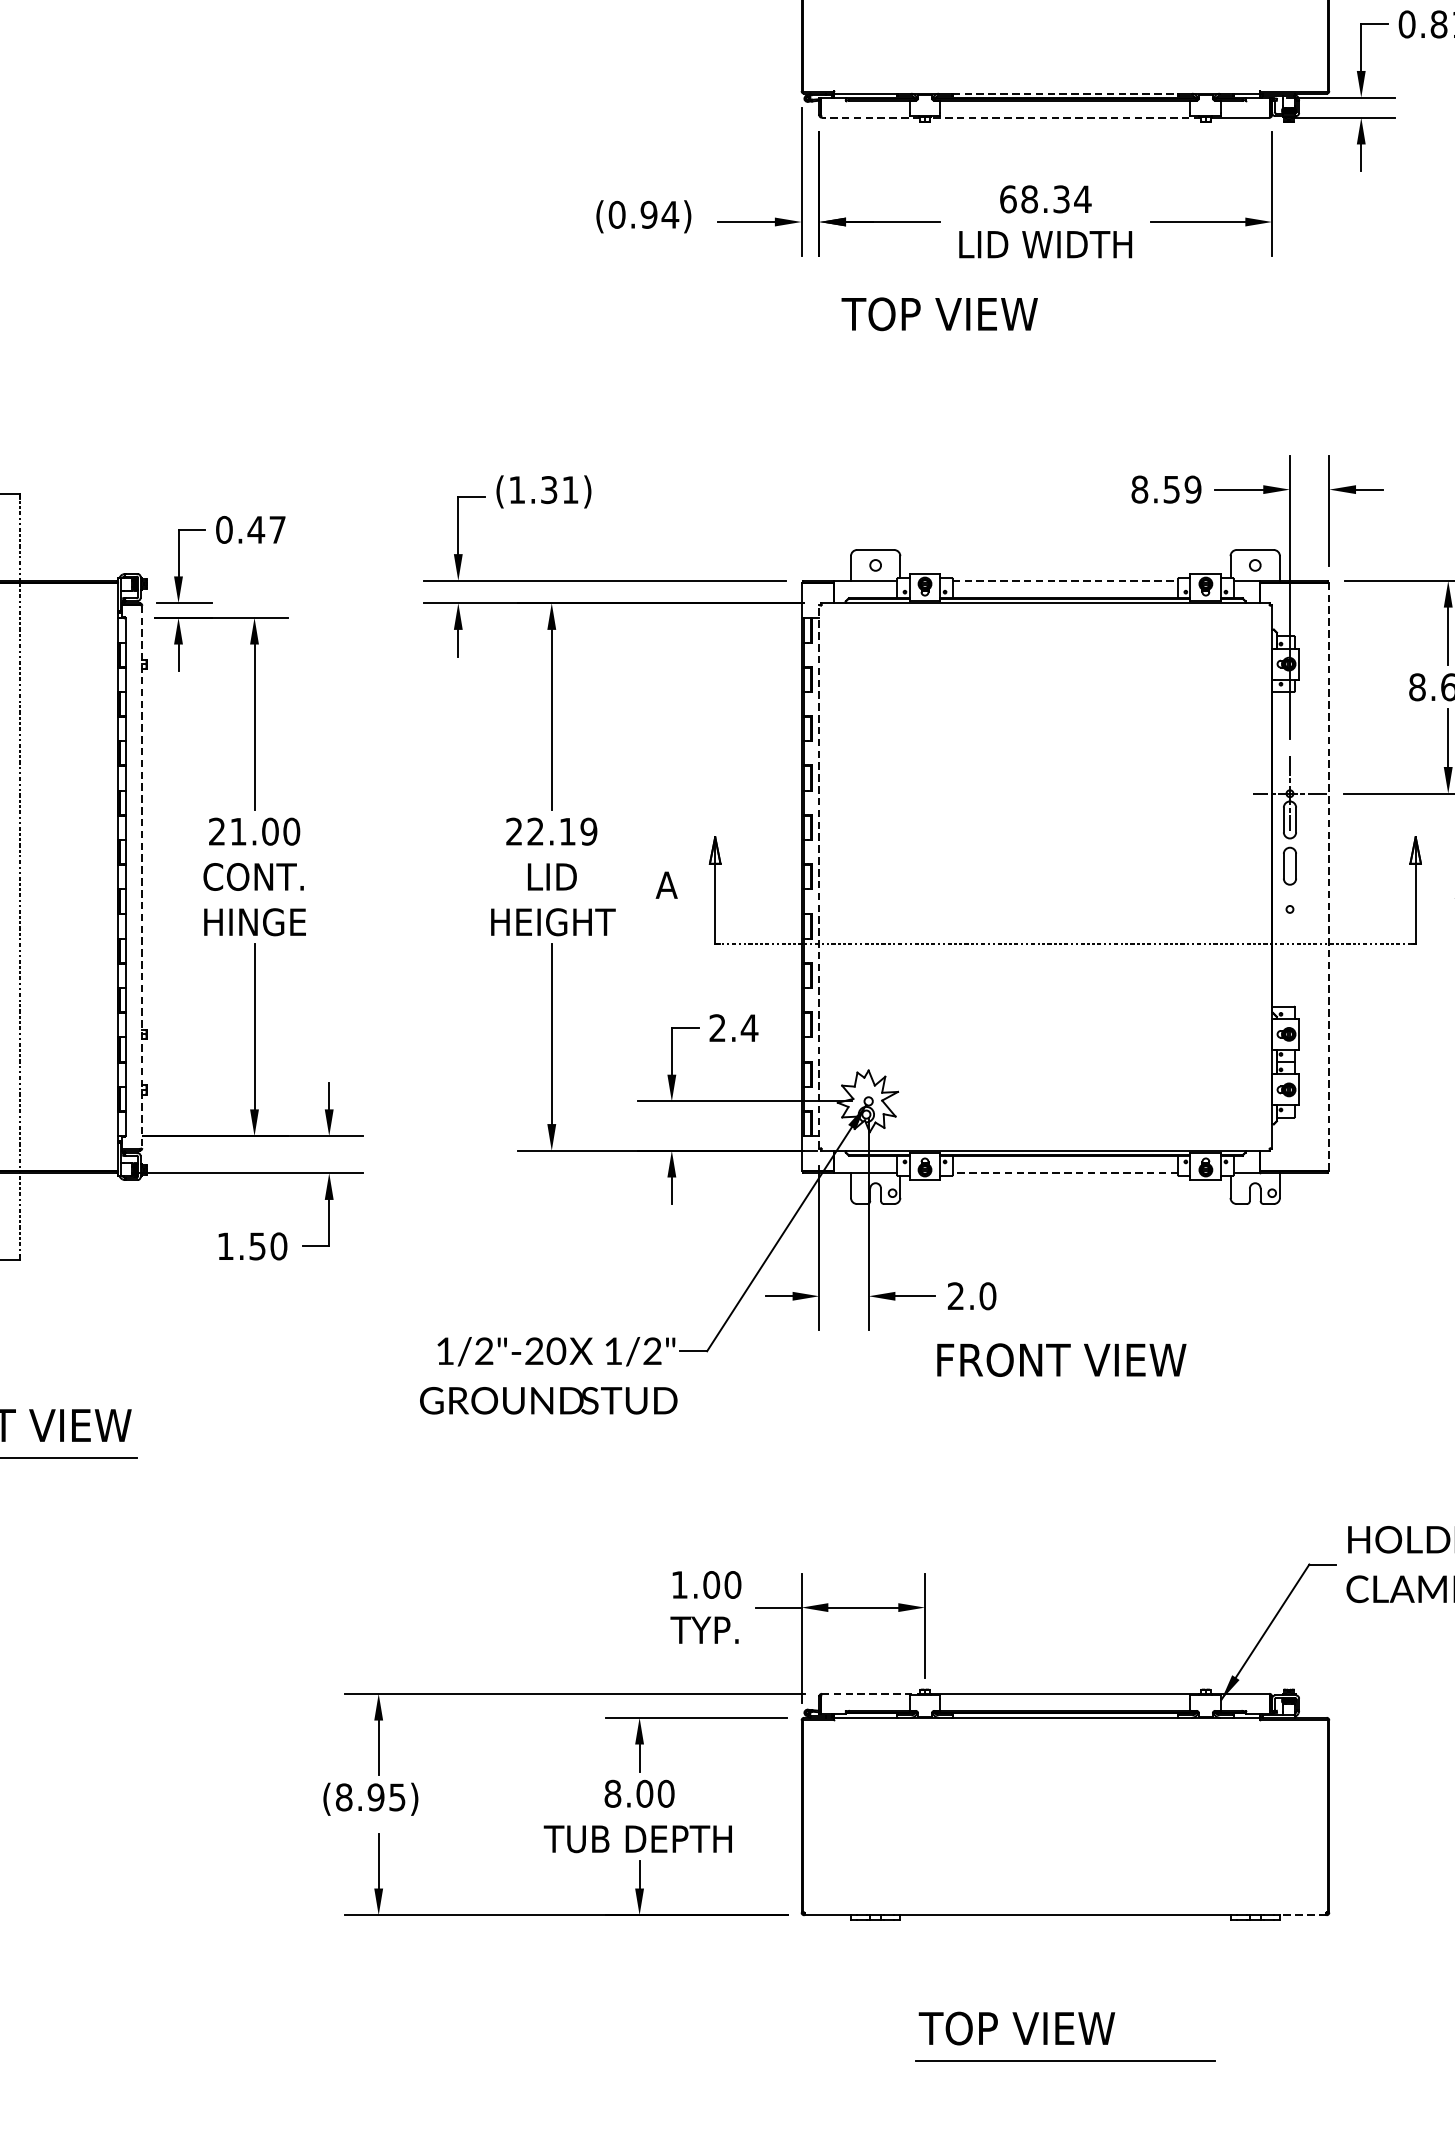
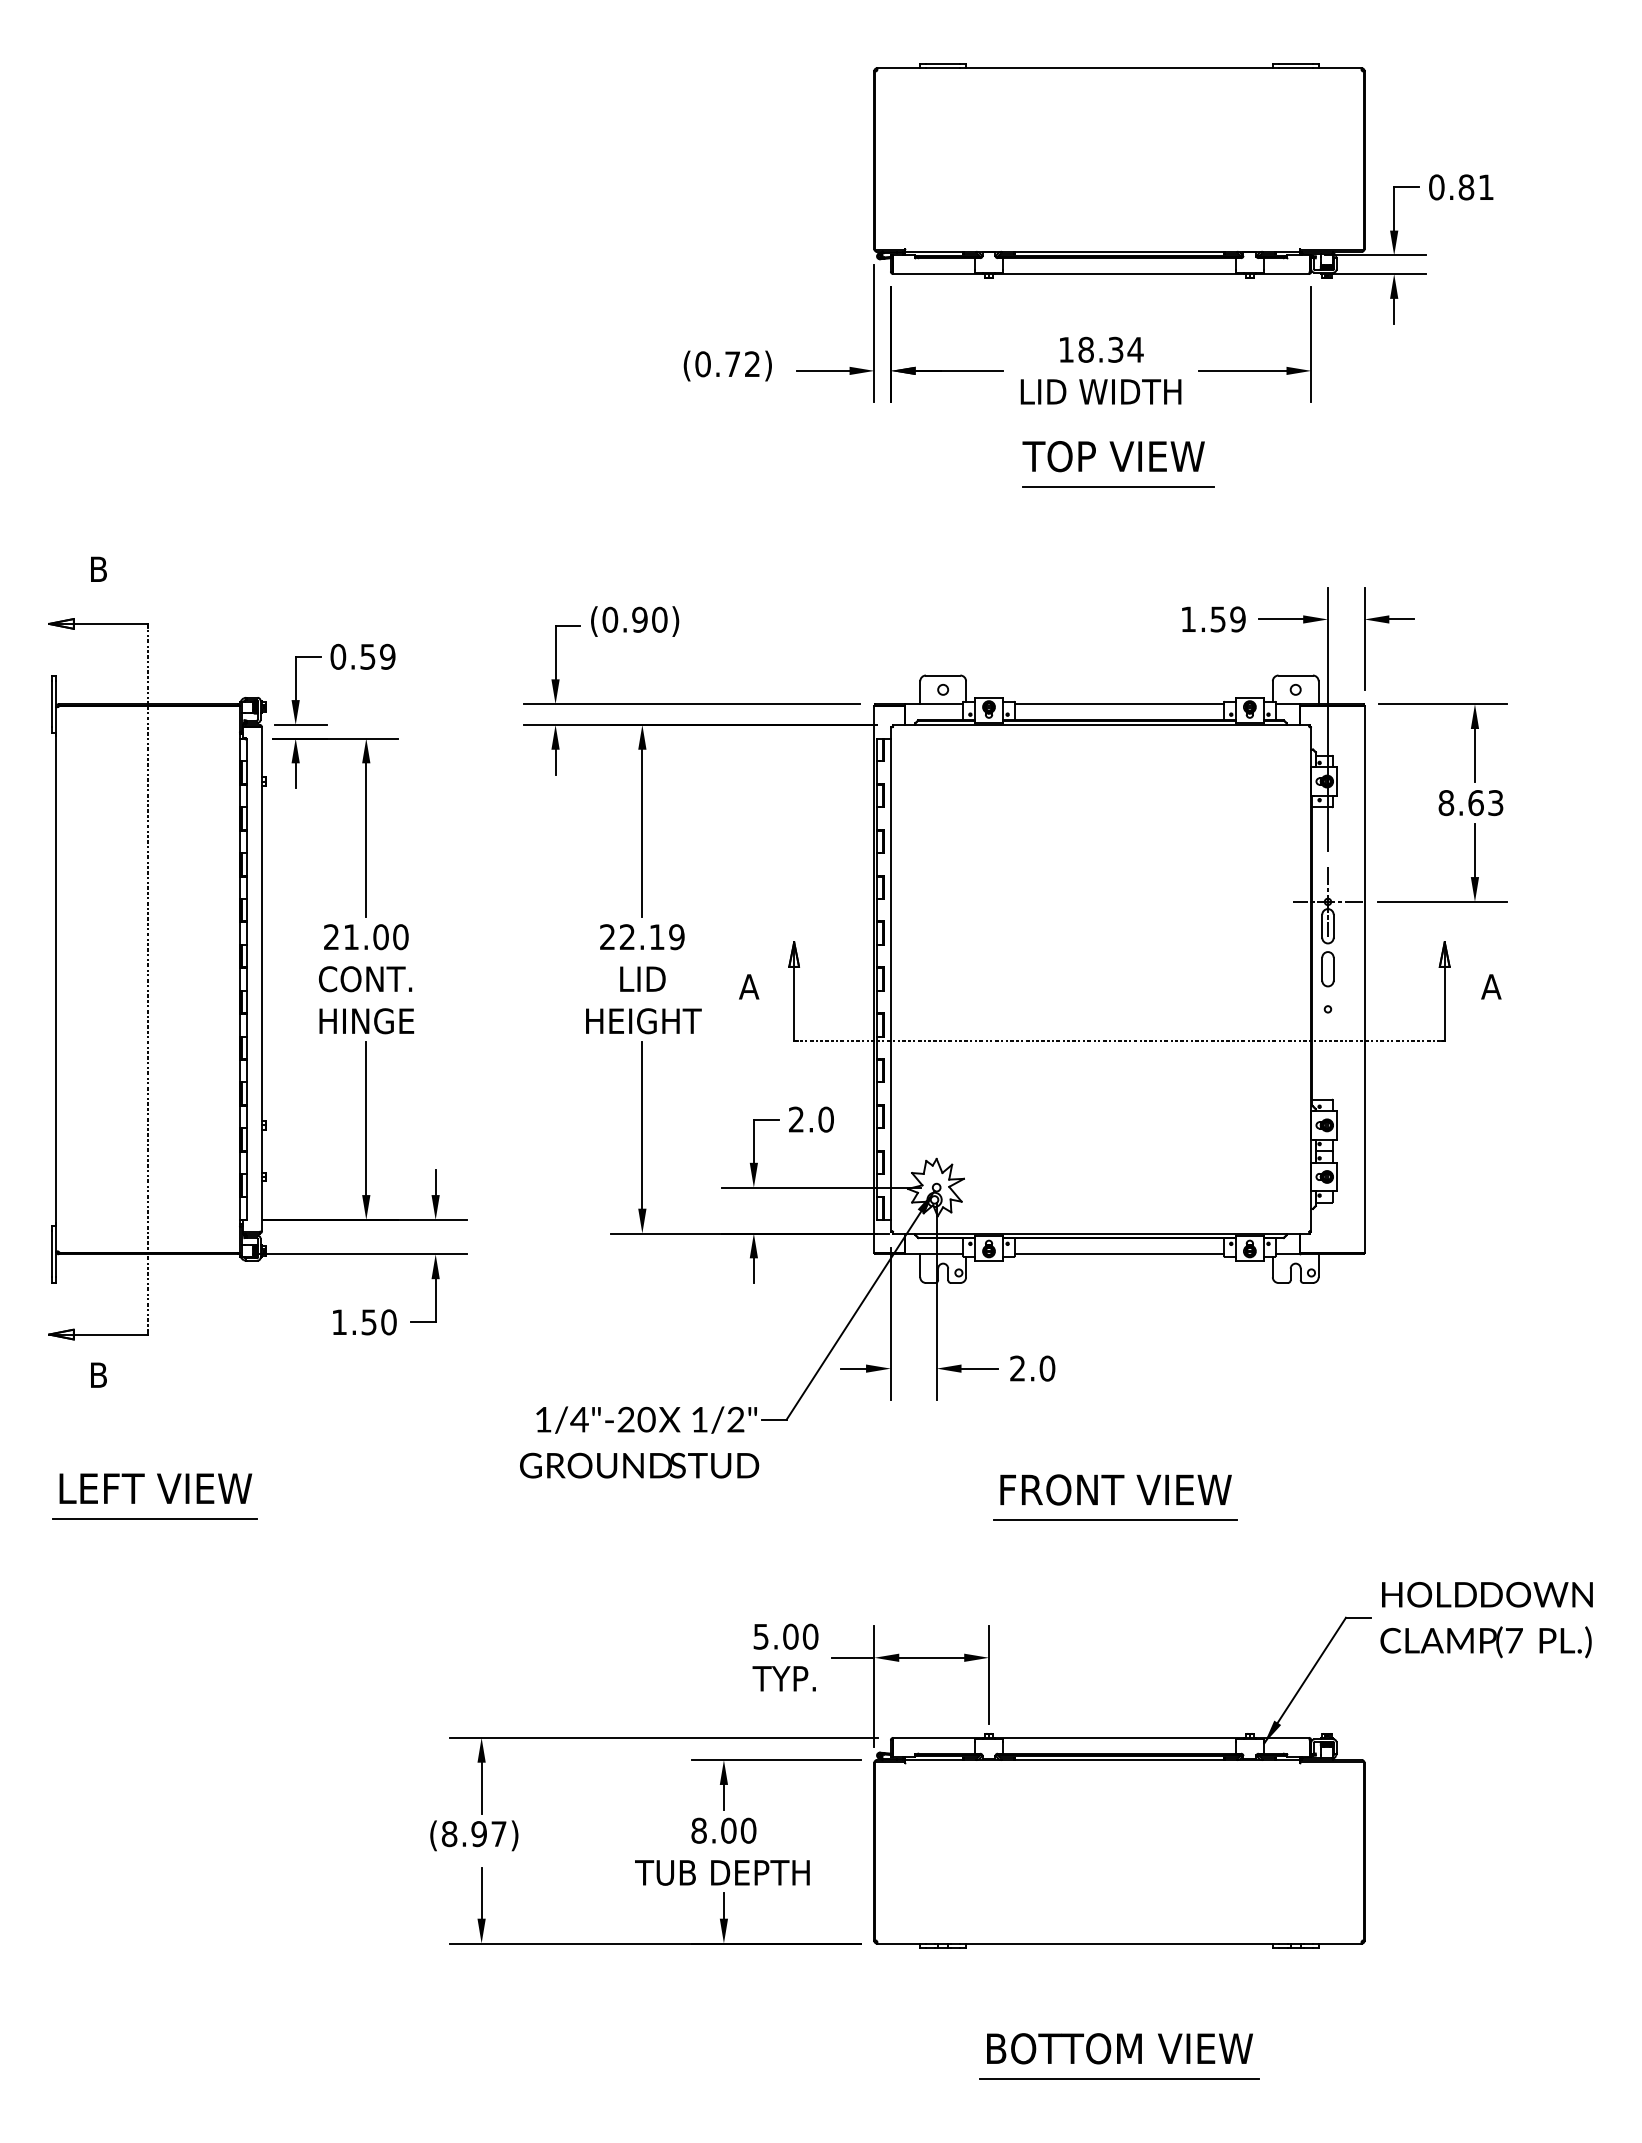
line: (1065, 93) -> (1119, 251), dashed -> solid
line: (870, 118) -> (938, 274), dashed -> solid
line: (1064, 118) -> (1118, 274), dashed -> solid
text: (1008, 198) -> (1066, 349), 68.34 -> 18.34
text: (659, 215) -> (742, 364), (0.94) -> (0.72)
text: (939, 314) -> (1113, 456), moved
line: (1064, 346) -> (1118, 486), added
text: (543, 489) -> (634, 619), (1.31) -> (0.90)
text: (1139, 489) -> (1188, 619), 8.59 -> 1.59
text: (266, 529) -> (377, 656), 0.47 -> 0.59
line: (1065, 581) -> (1119, 704), dashed -> solid
line: (142, 877) -> (262, 979), dashed -> solid
line: (818, 877) -> (890, 979), dashed -> solid
line: (1329, 877) -> (1364, 979), dashed -> solid
text: (748, 1028) -> (825, 1119), 2.4 -> 2.0
line: (1065, 1173) -> (1119, 1254), dashed -> solid
text: (484, 1351) -> (579, 1419), 1/2"-20 -> 1/4"-20
text: (1061, 1359) -> (1115, 1489), moved
line: (1060, 1458) -> (1114, 1519), added
text: (678, 1584) -> (760, 1636), 1.00 -> 5.00
line: (870, 1693) -> (938, 1737), dashed -> solid
text: (396, 1797) -> (498, 1834), (8.95) -> (8.97)
line: (1303, 1915) -> (1340, 1943), dashed -> solid
text: (1063, 2028) -> (1117, 2048), TOP VIEW -> BOTTOM VIEW

